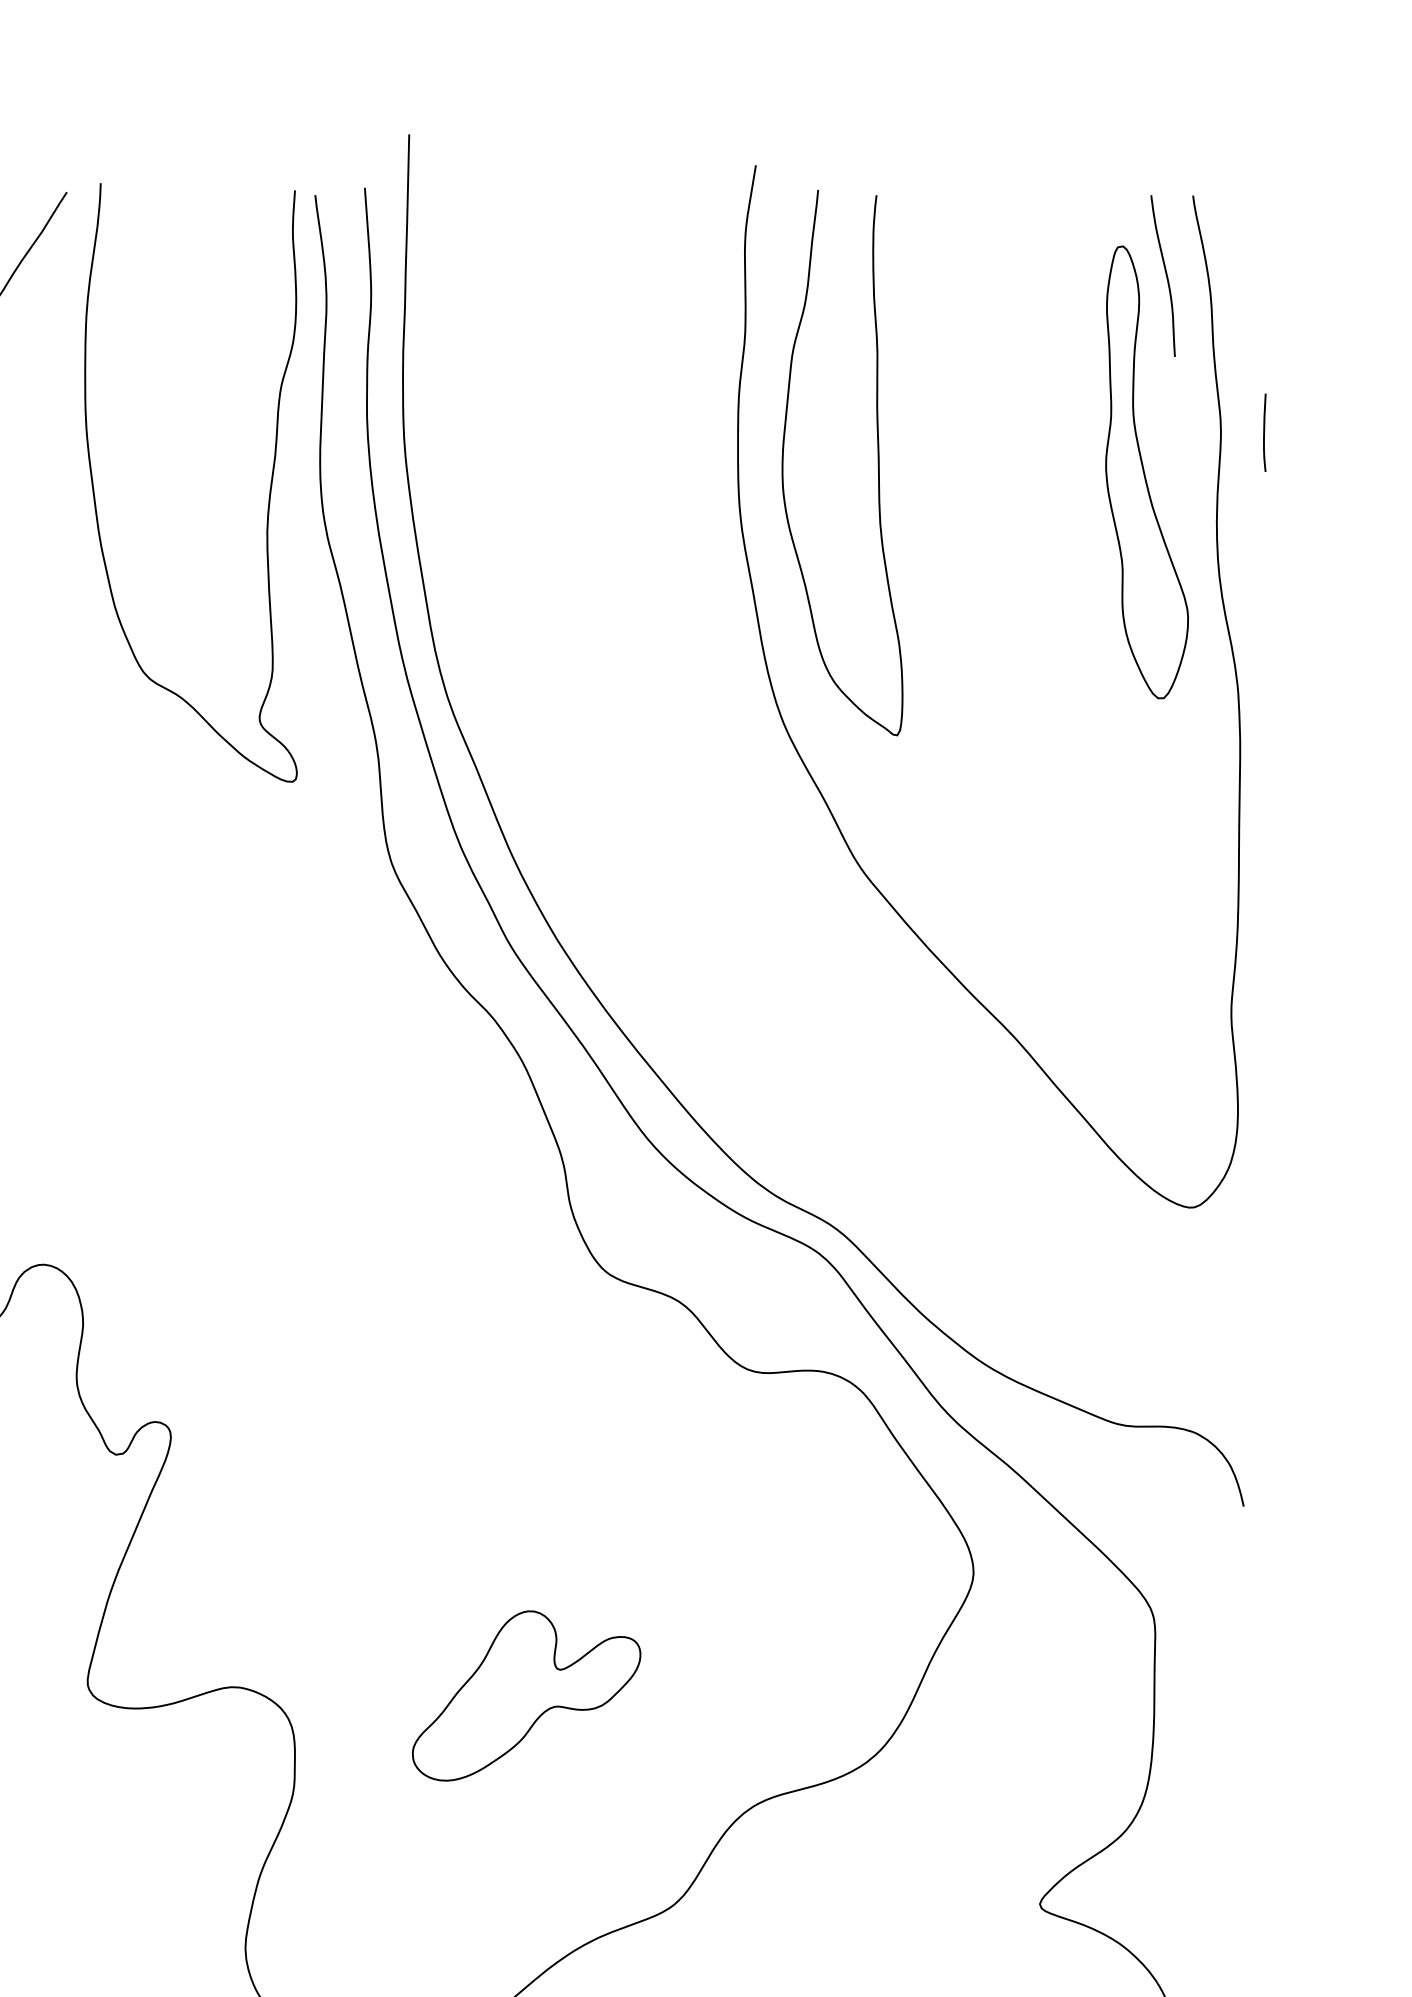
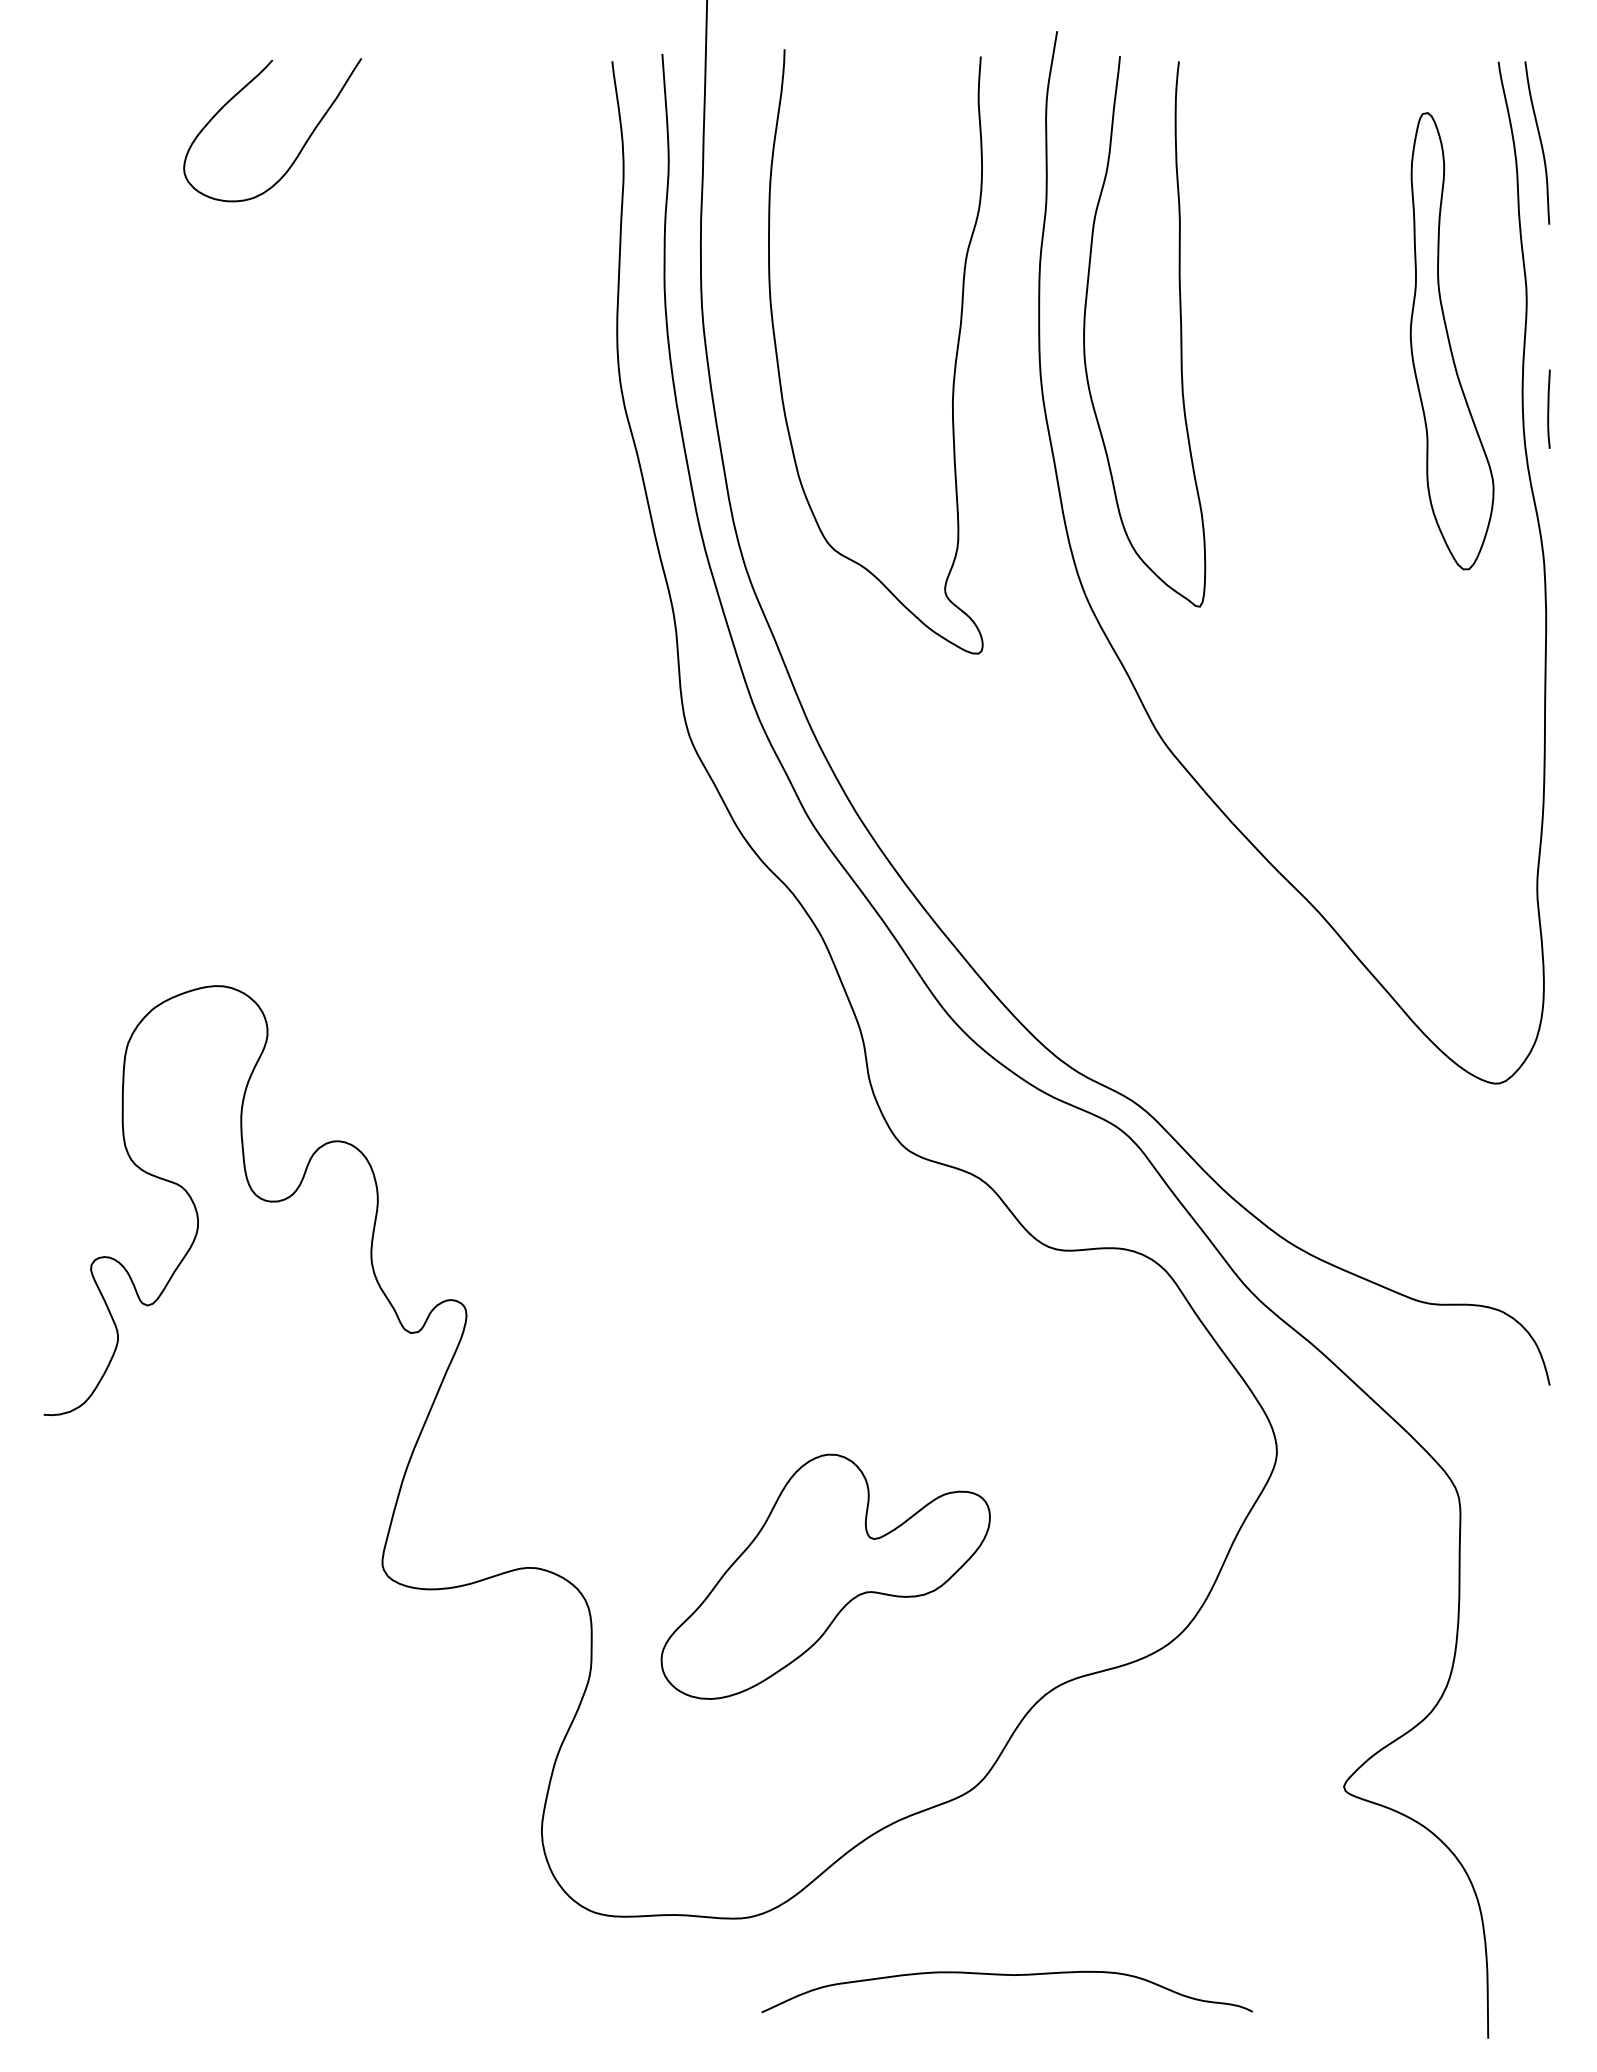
curve: (1165, 273) -> (1539, 140), moved
line: (1264, 432) -> (1548, 408), moved
curve: (268, 494) -> (954, 363), moved
part: (526, 1695) -> (825, 1576), size x1.43

